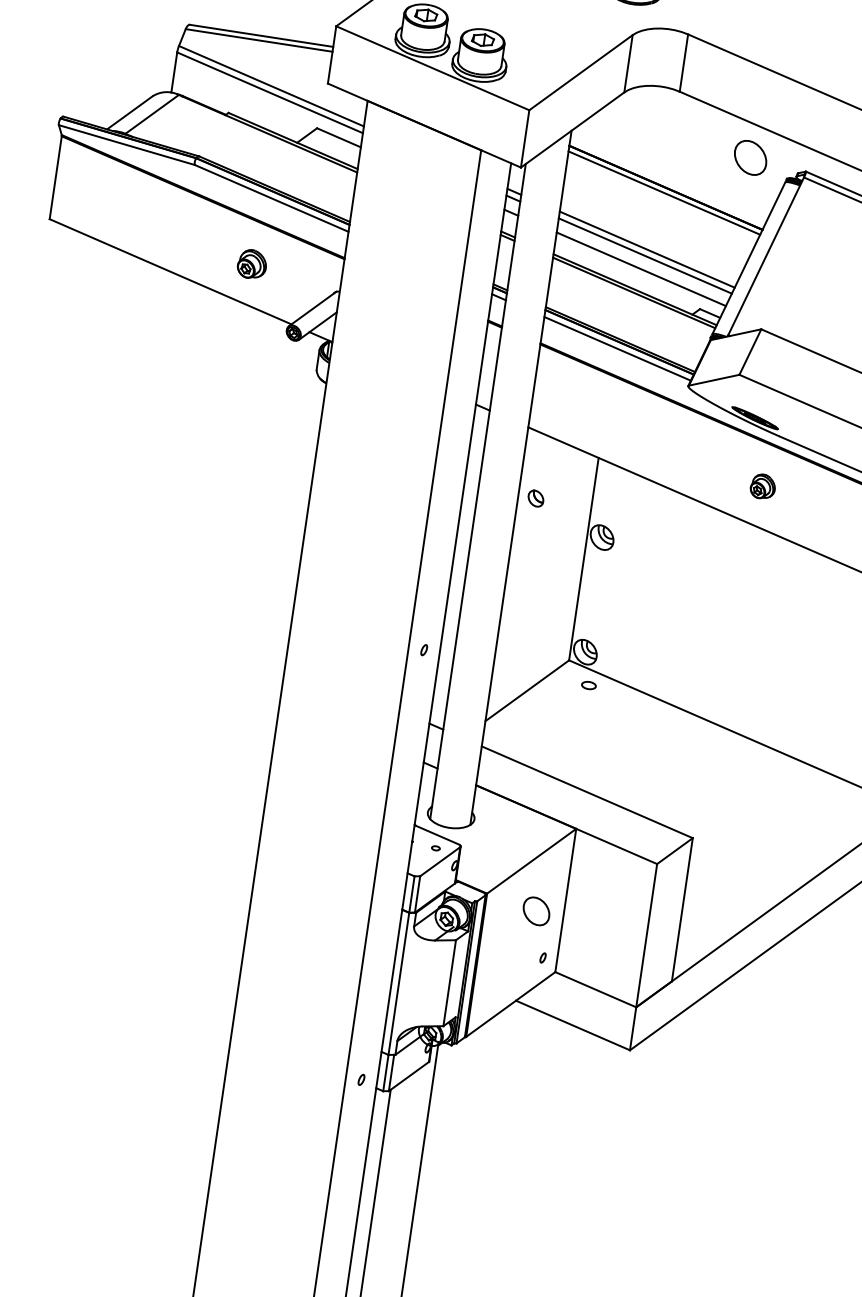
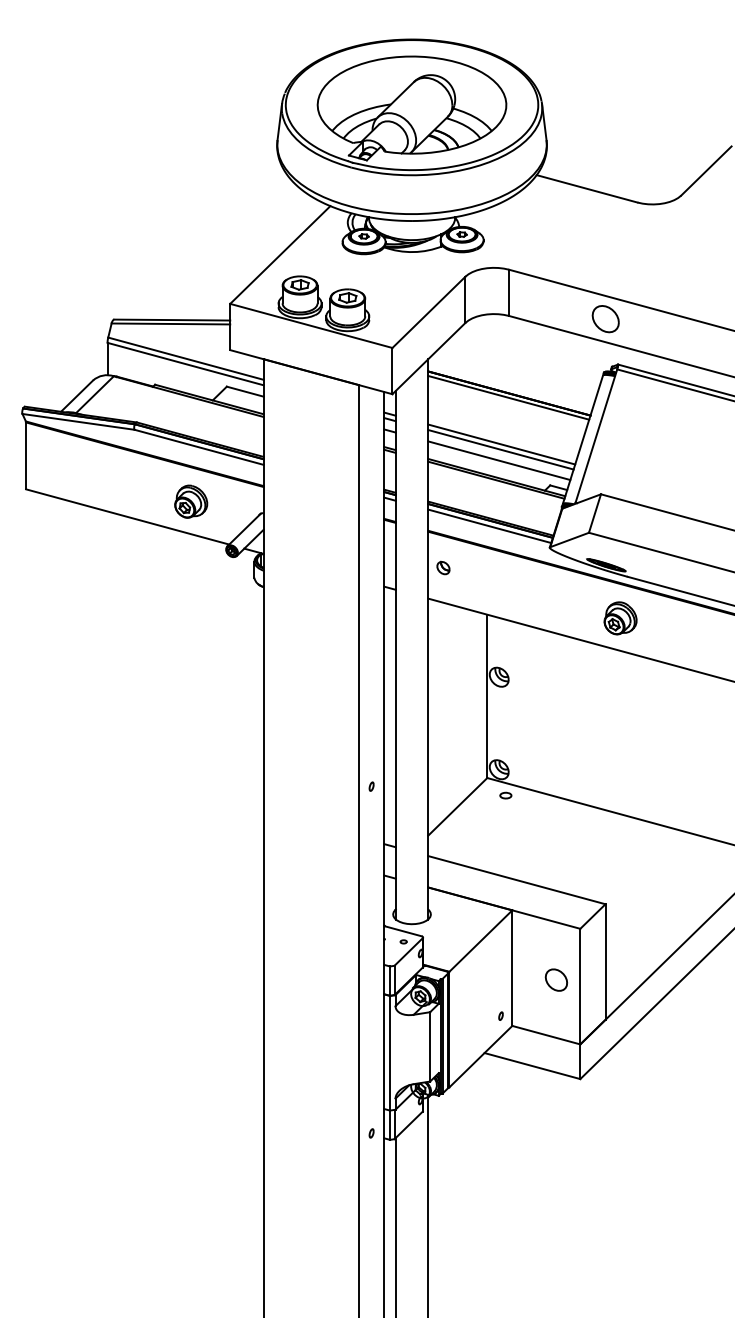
part: (750, 158) -> (605, 319), moved
part: (252, 264) -> (191, 501), size x1.43
part: (763, 486) -> (620, 618), size x1.67
part: (536, 497) -> (443, 567), moved
part: (535, 910) -> (555, 979), moved

